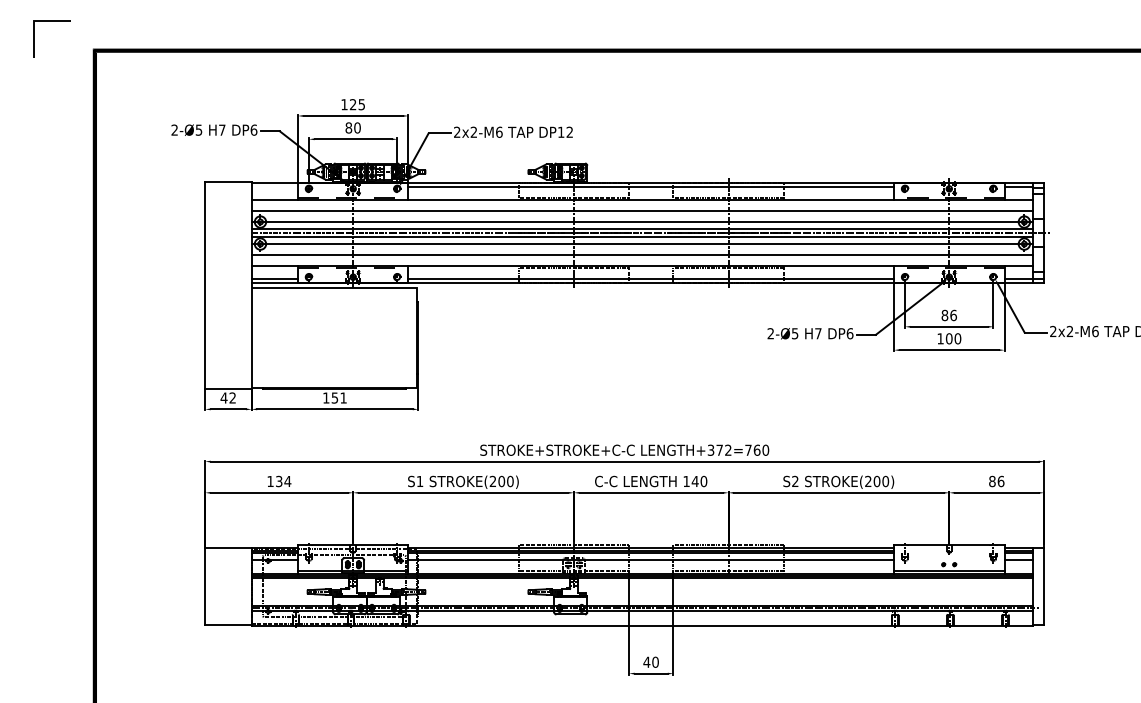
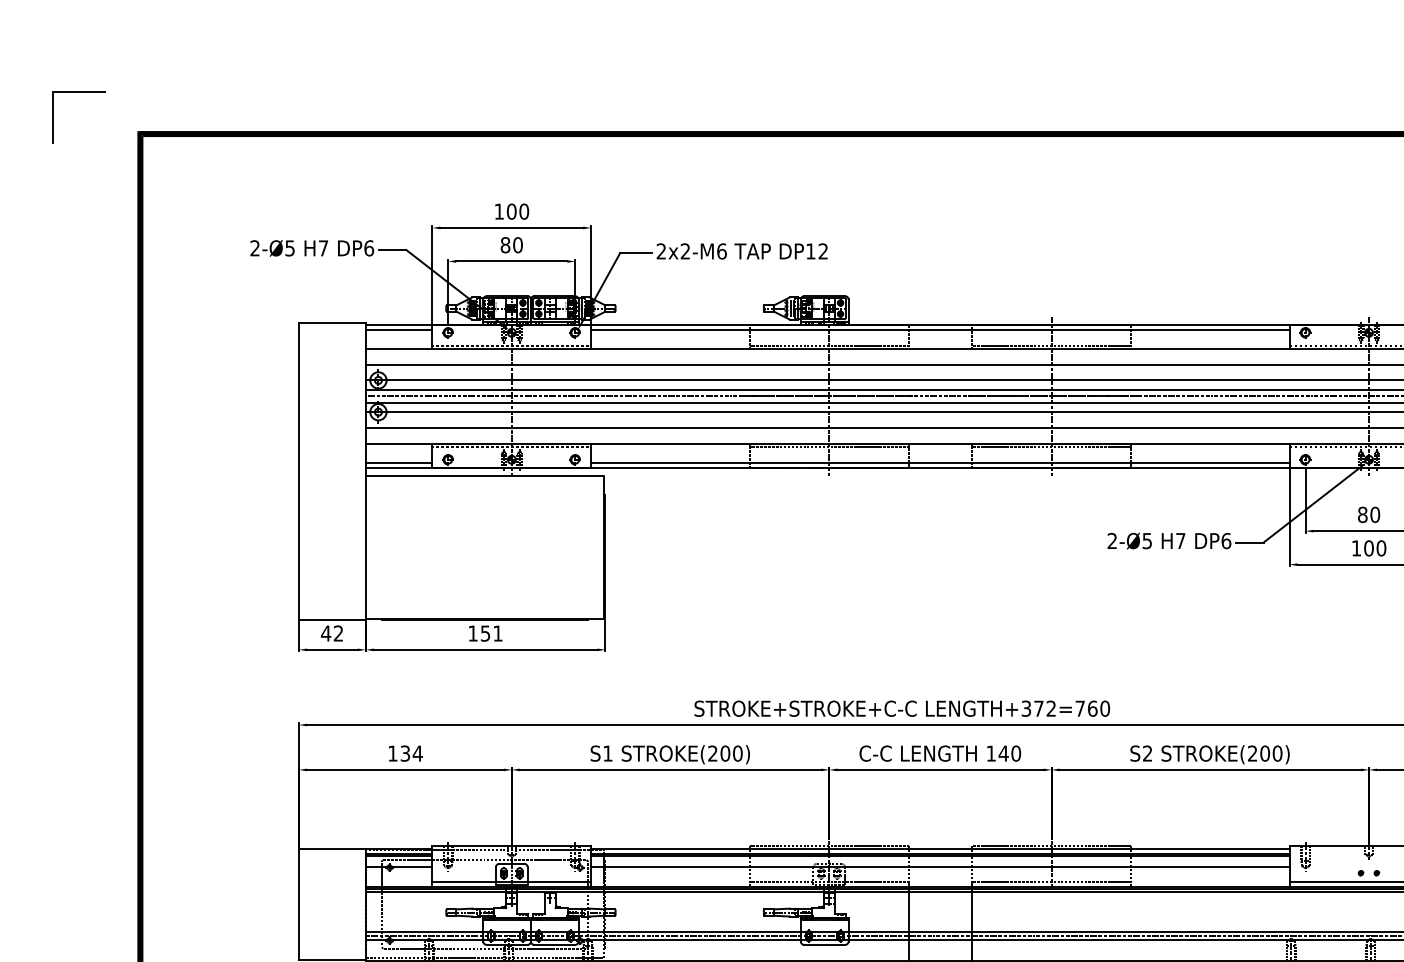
text: (357, 104) -> (517, 211), 125 -> 100
line: (274, 186) -> (398, 329), added
text: (953, 314) -> (1375, 513), 86 -> 80

